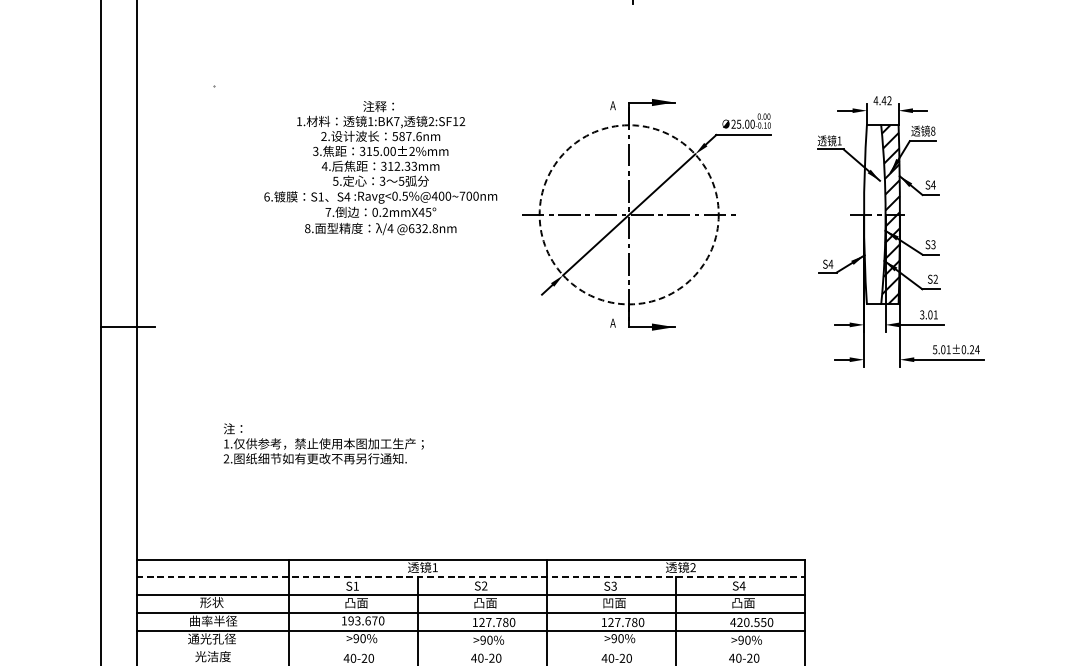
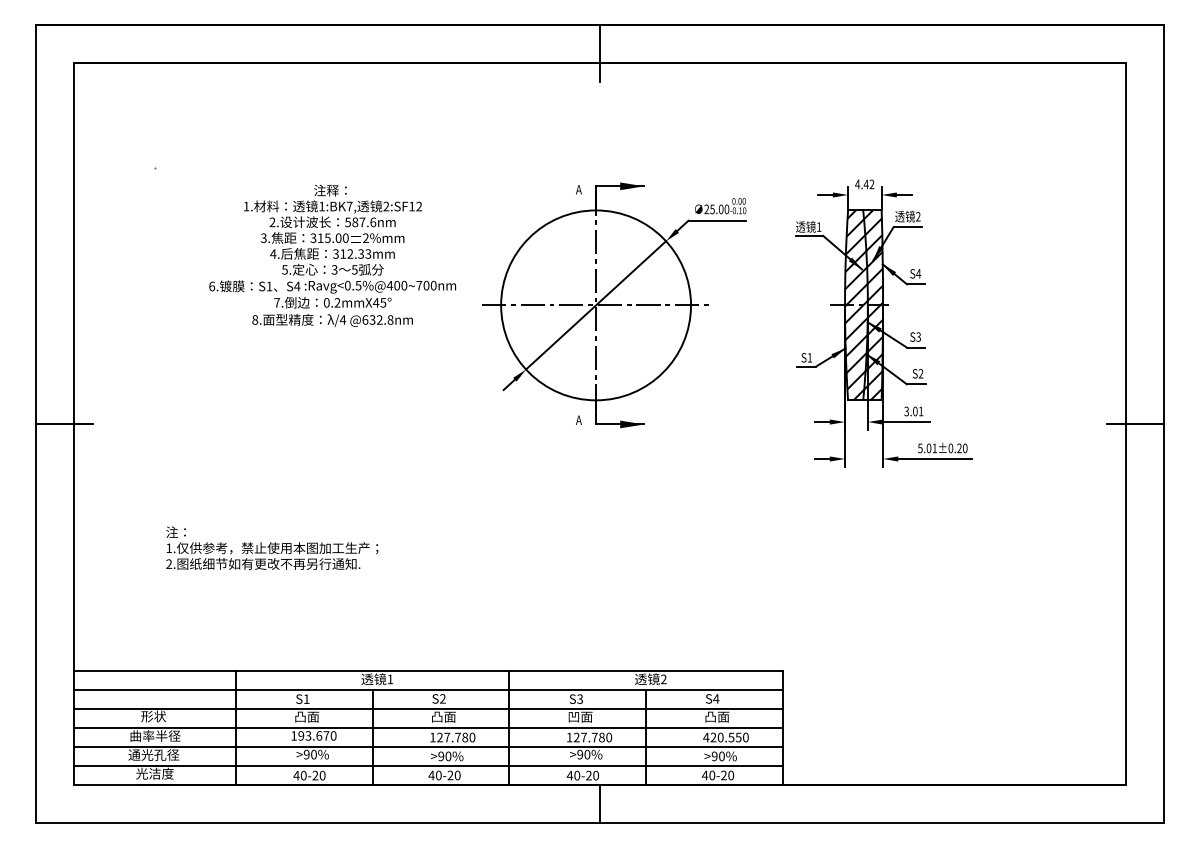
text: (933, 130) -> (918, 216), 8 -> 2
circle: (629, 214) -> (596, 305), dashed -> solid
hatch: (874, 214) -> (856, 305), added
text: (830, 263) -> (809, 357), S4 -> S1
text: (976, 349) -> (964, 448), 5.01±0.24 -> 5.01±0.20
line: (471, 577) -> (428, 689), dashed -> solid
line: (470, 648) -> (427, 765), added

